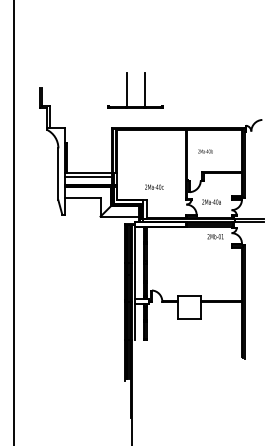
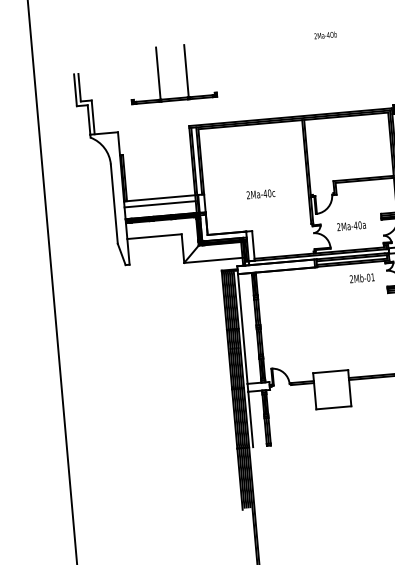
part: (127, 90) -> (159, 74), moved
text: (205, 151) -> (325, 35), moved
text: (154, 186) -> (260, 193), moved

